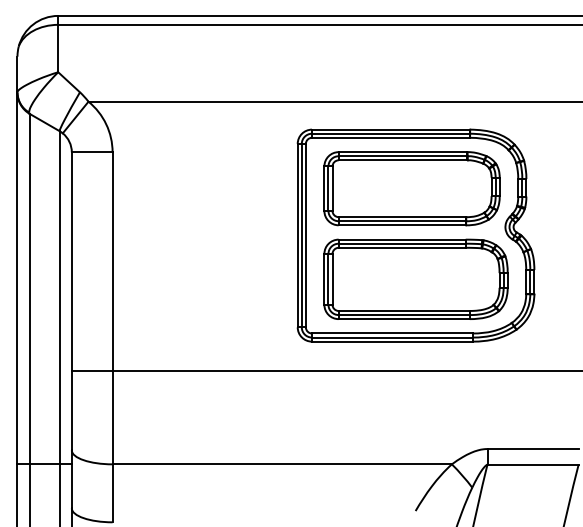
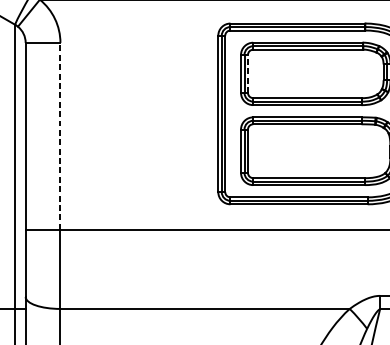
line: (332, 188) -> (247, 73), solid -> dashed
line: (112, 261) -> (60, 135), solid -> dashed

